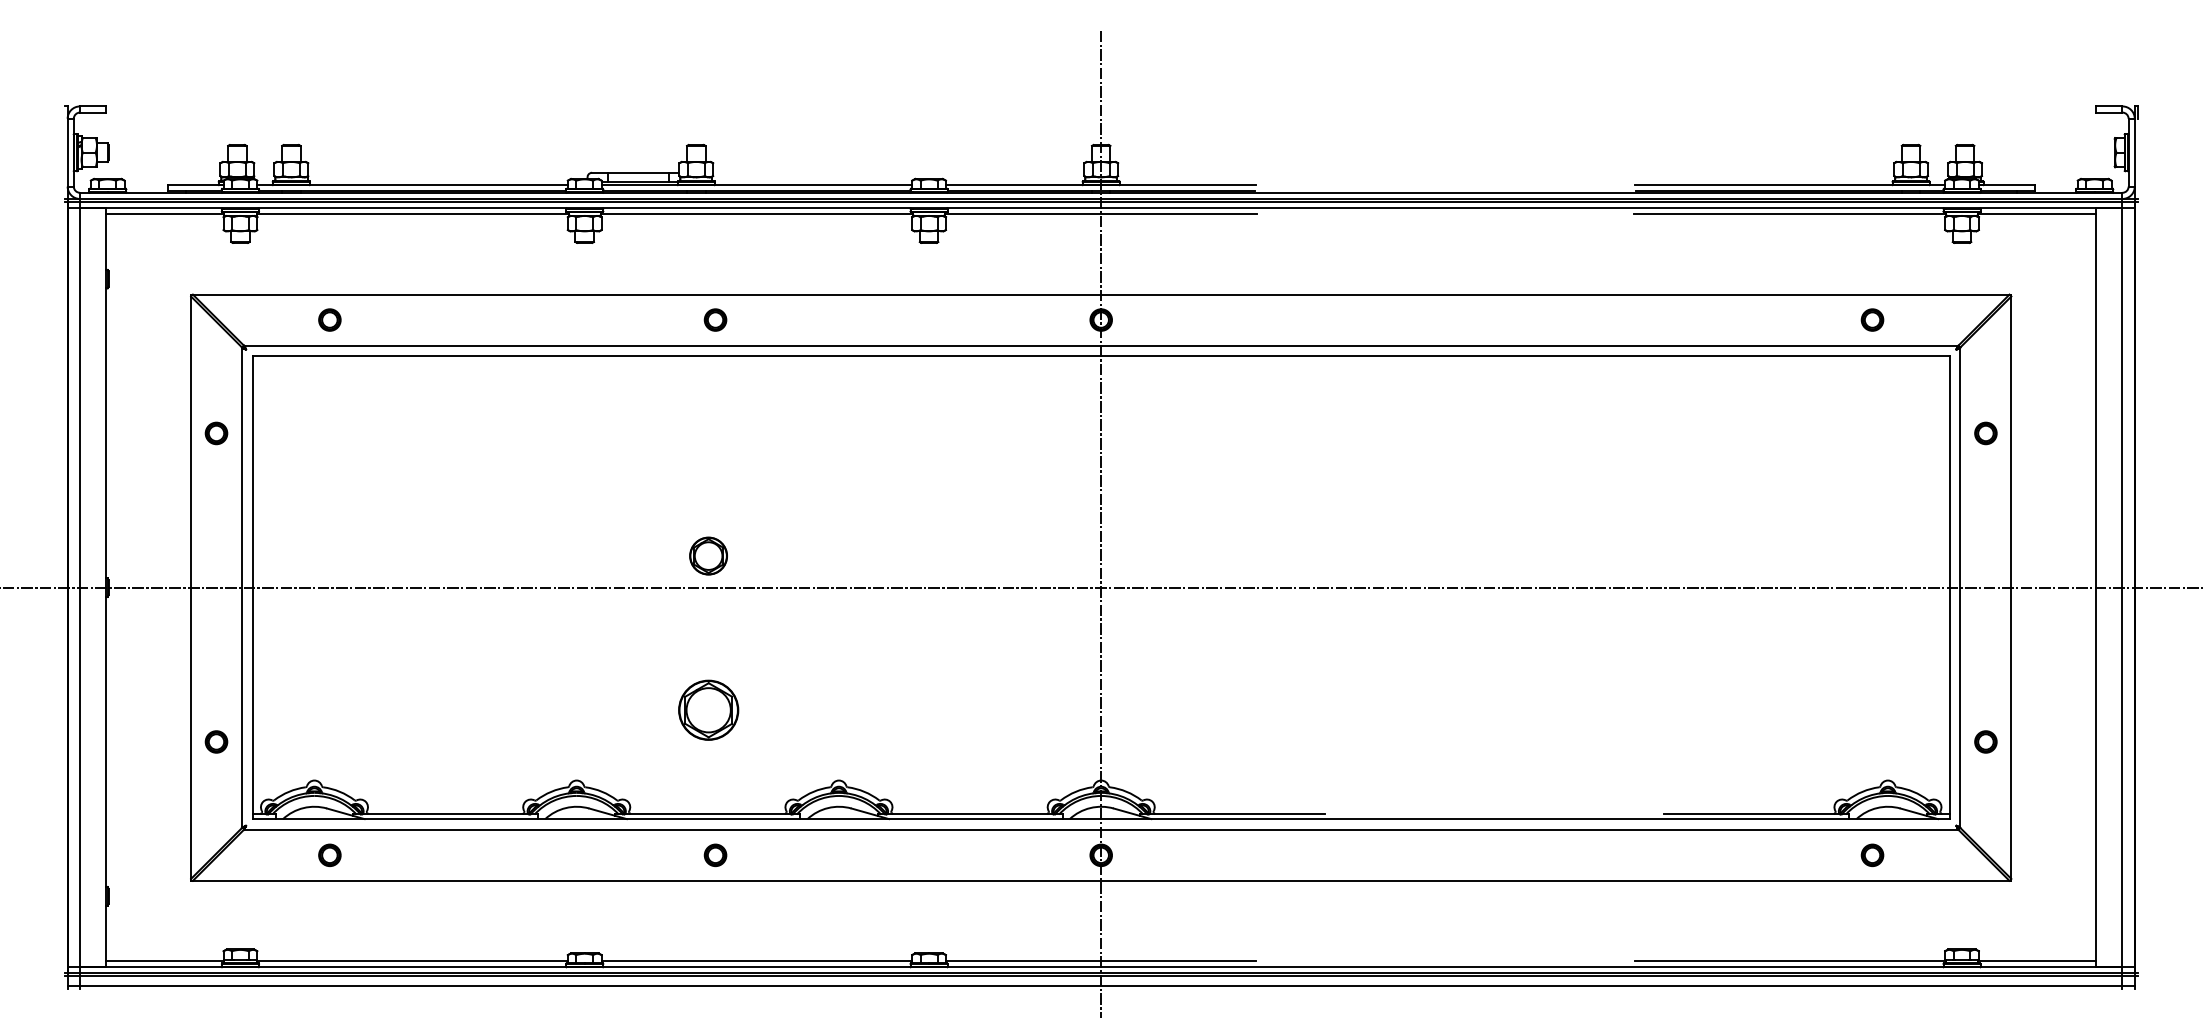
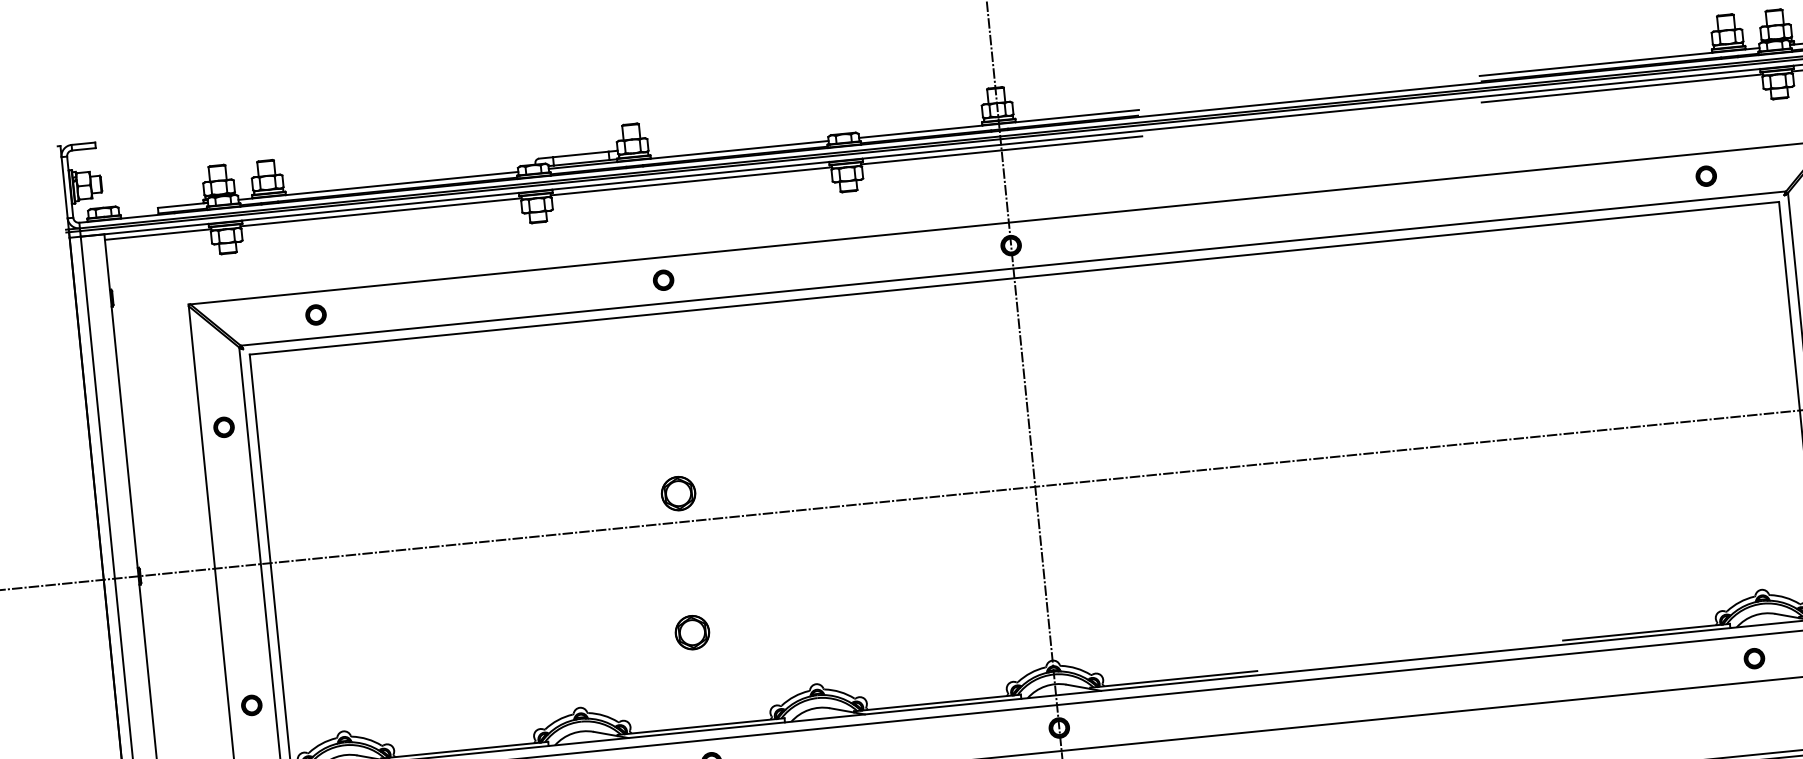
part: (708, 710) -> (692, 632), size x0.62

